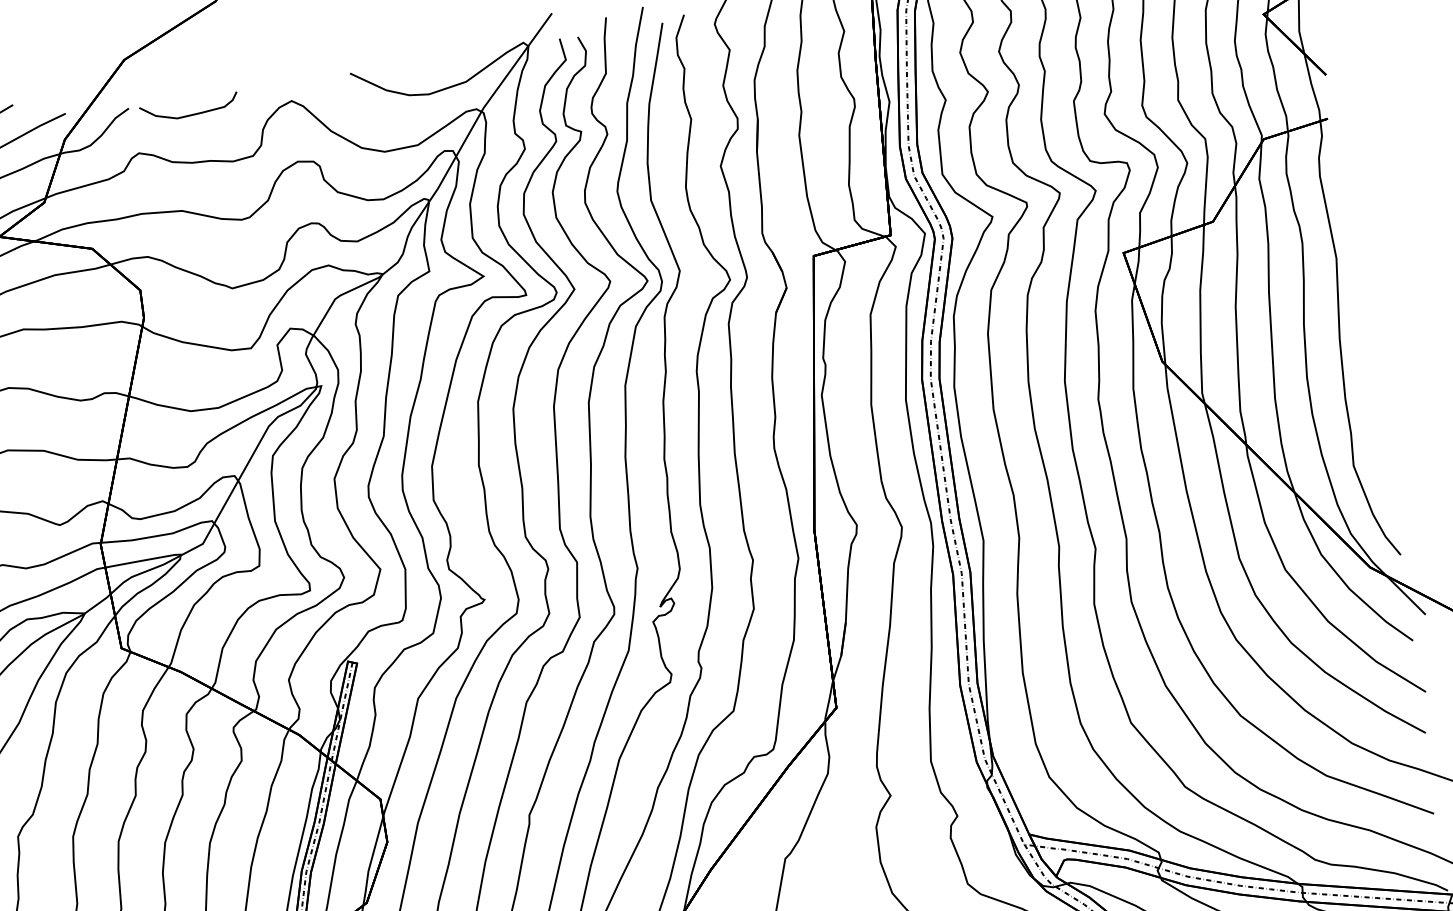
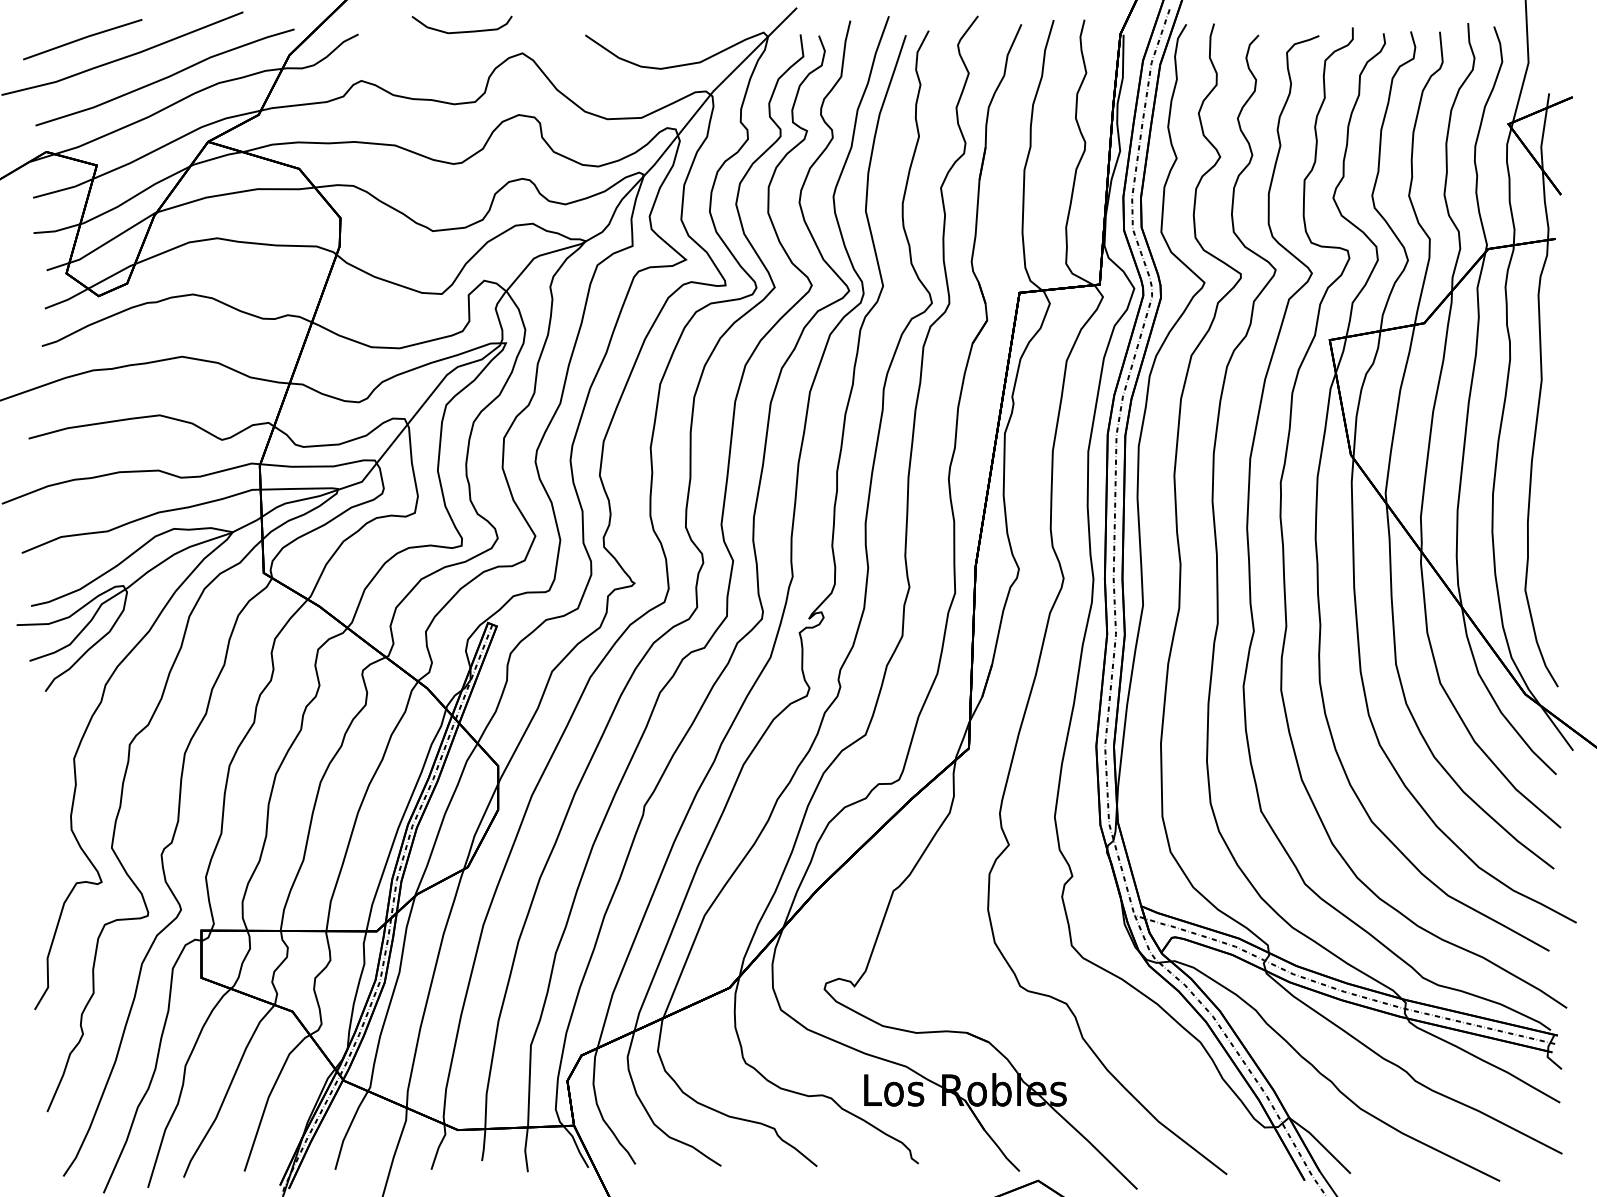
curve: (189, 114) -> (461, 31), moved

